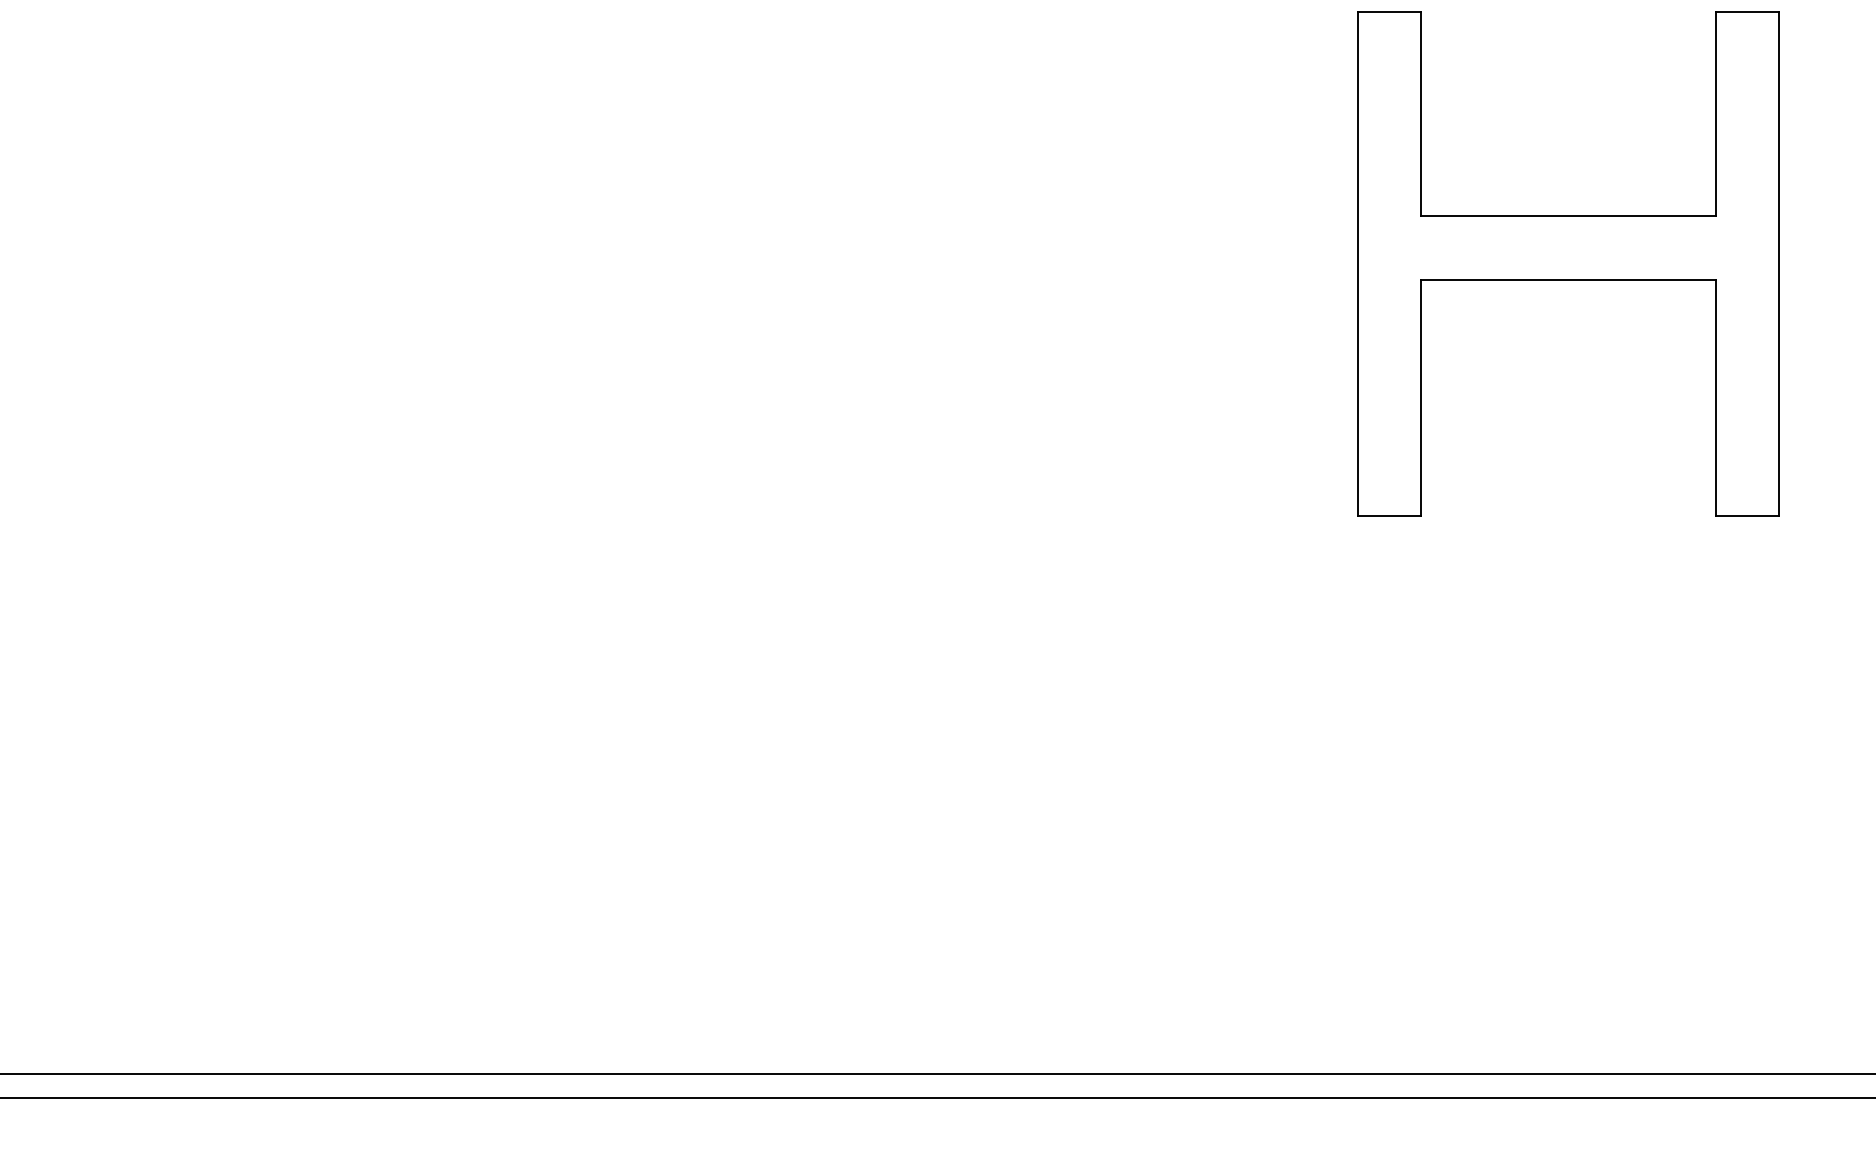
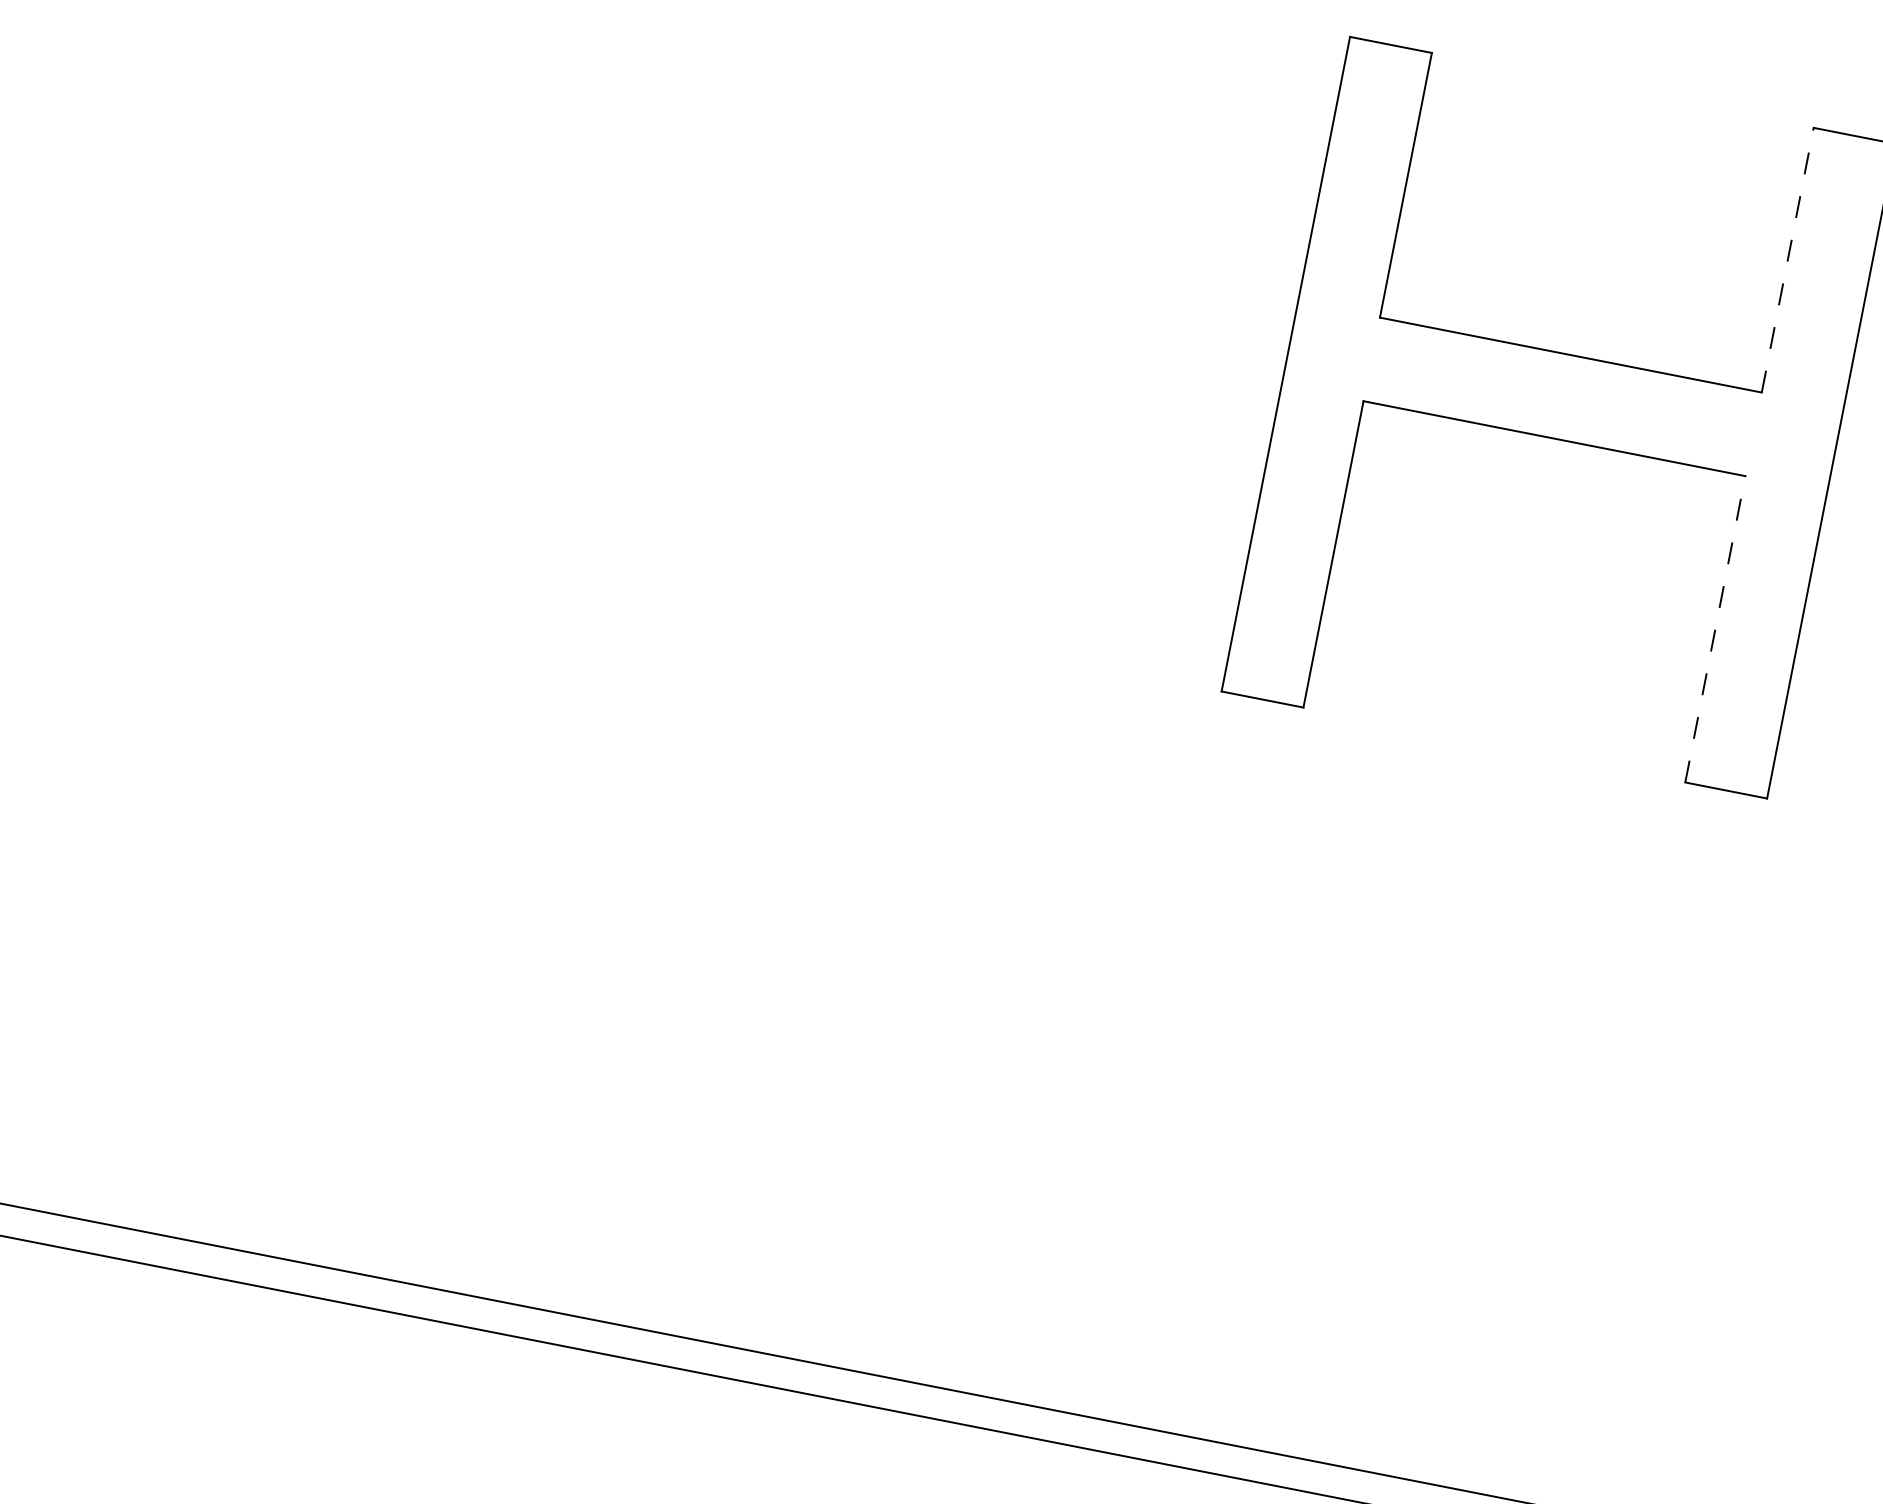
line: (1715, 113) -> (1787, 259), solid -> dashed
line: (1715, 397) -> (1715, 628), solid -> dashed

